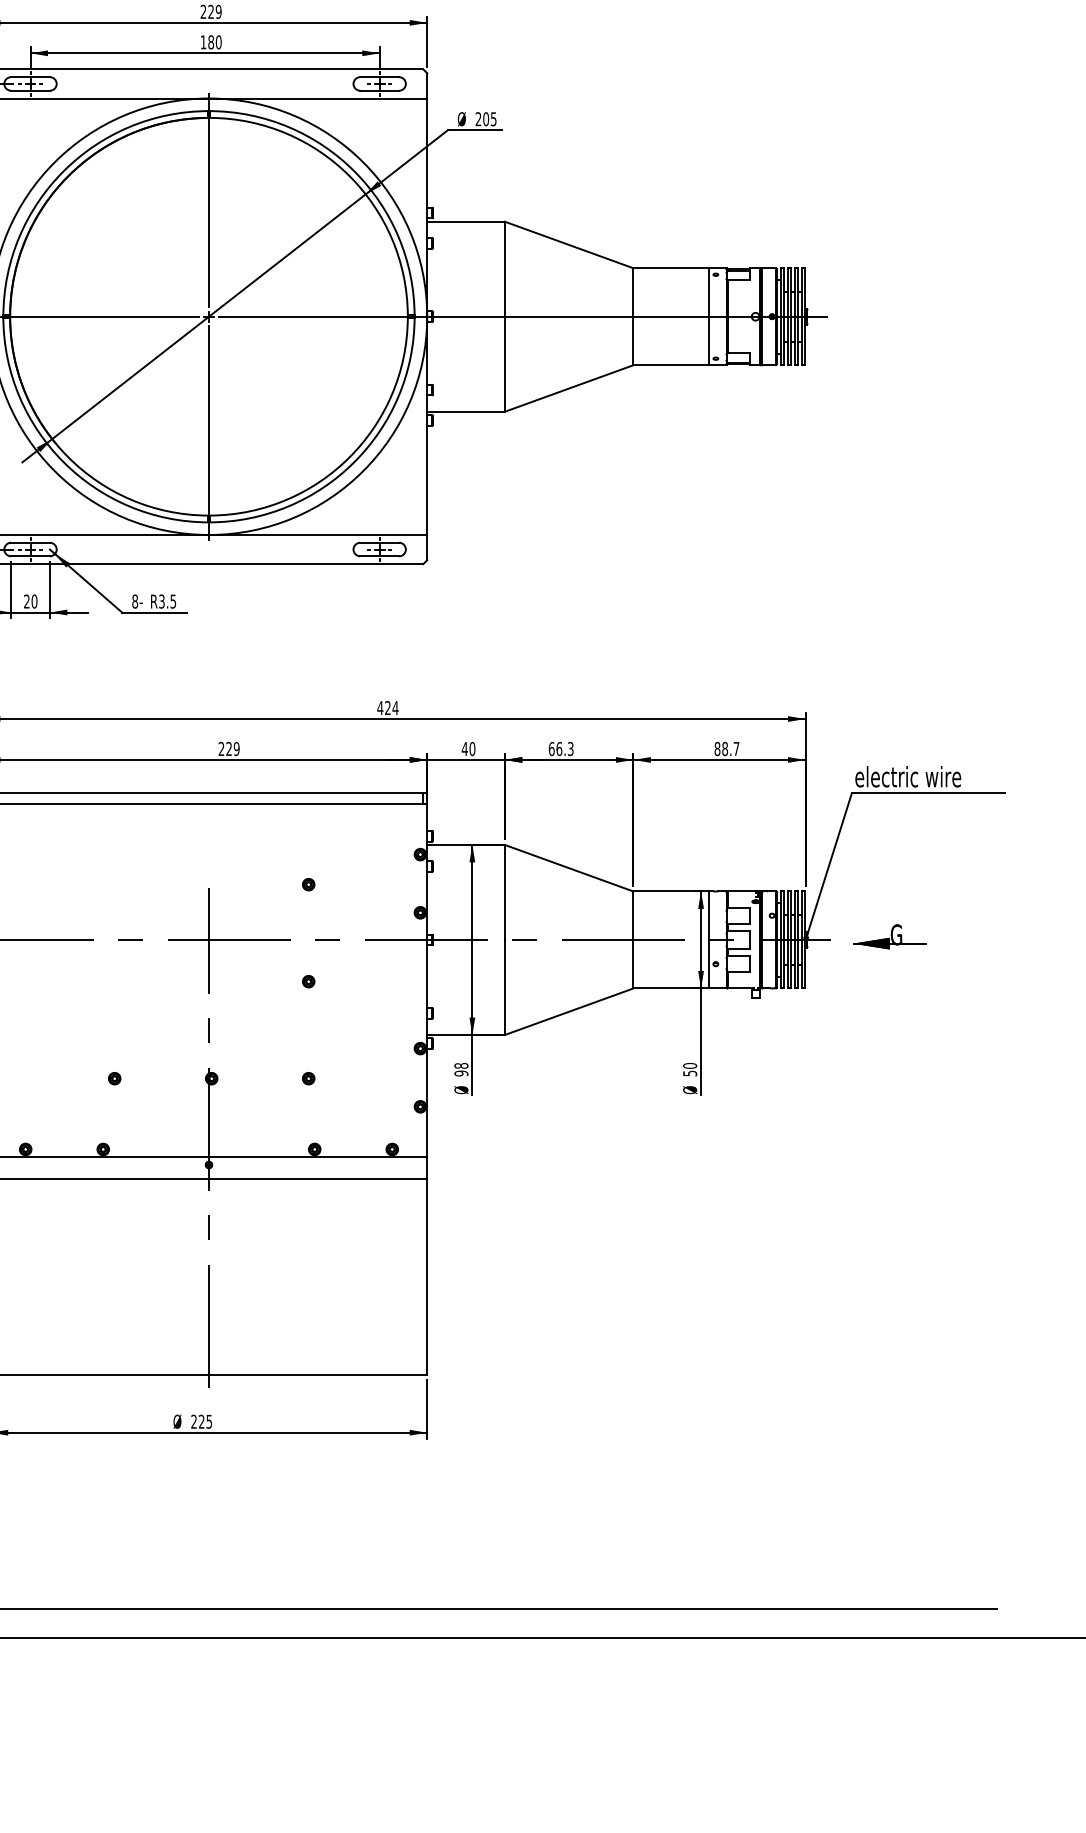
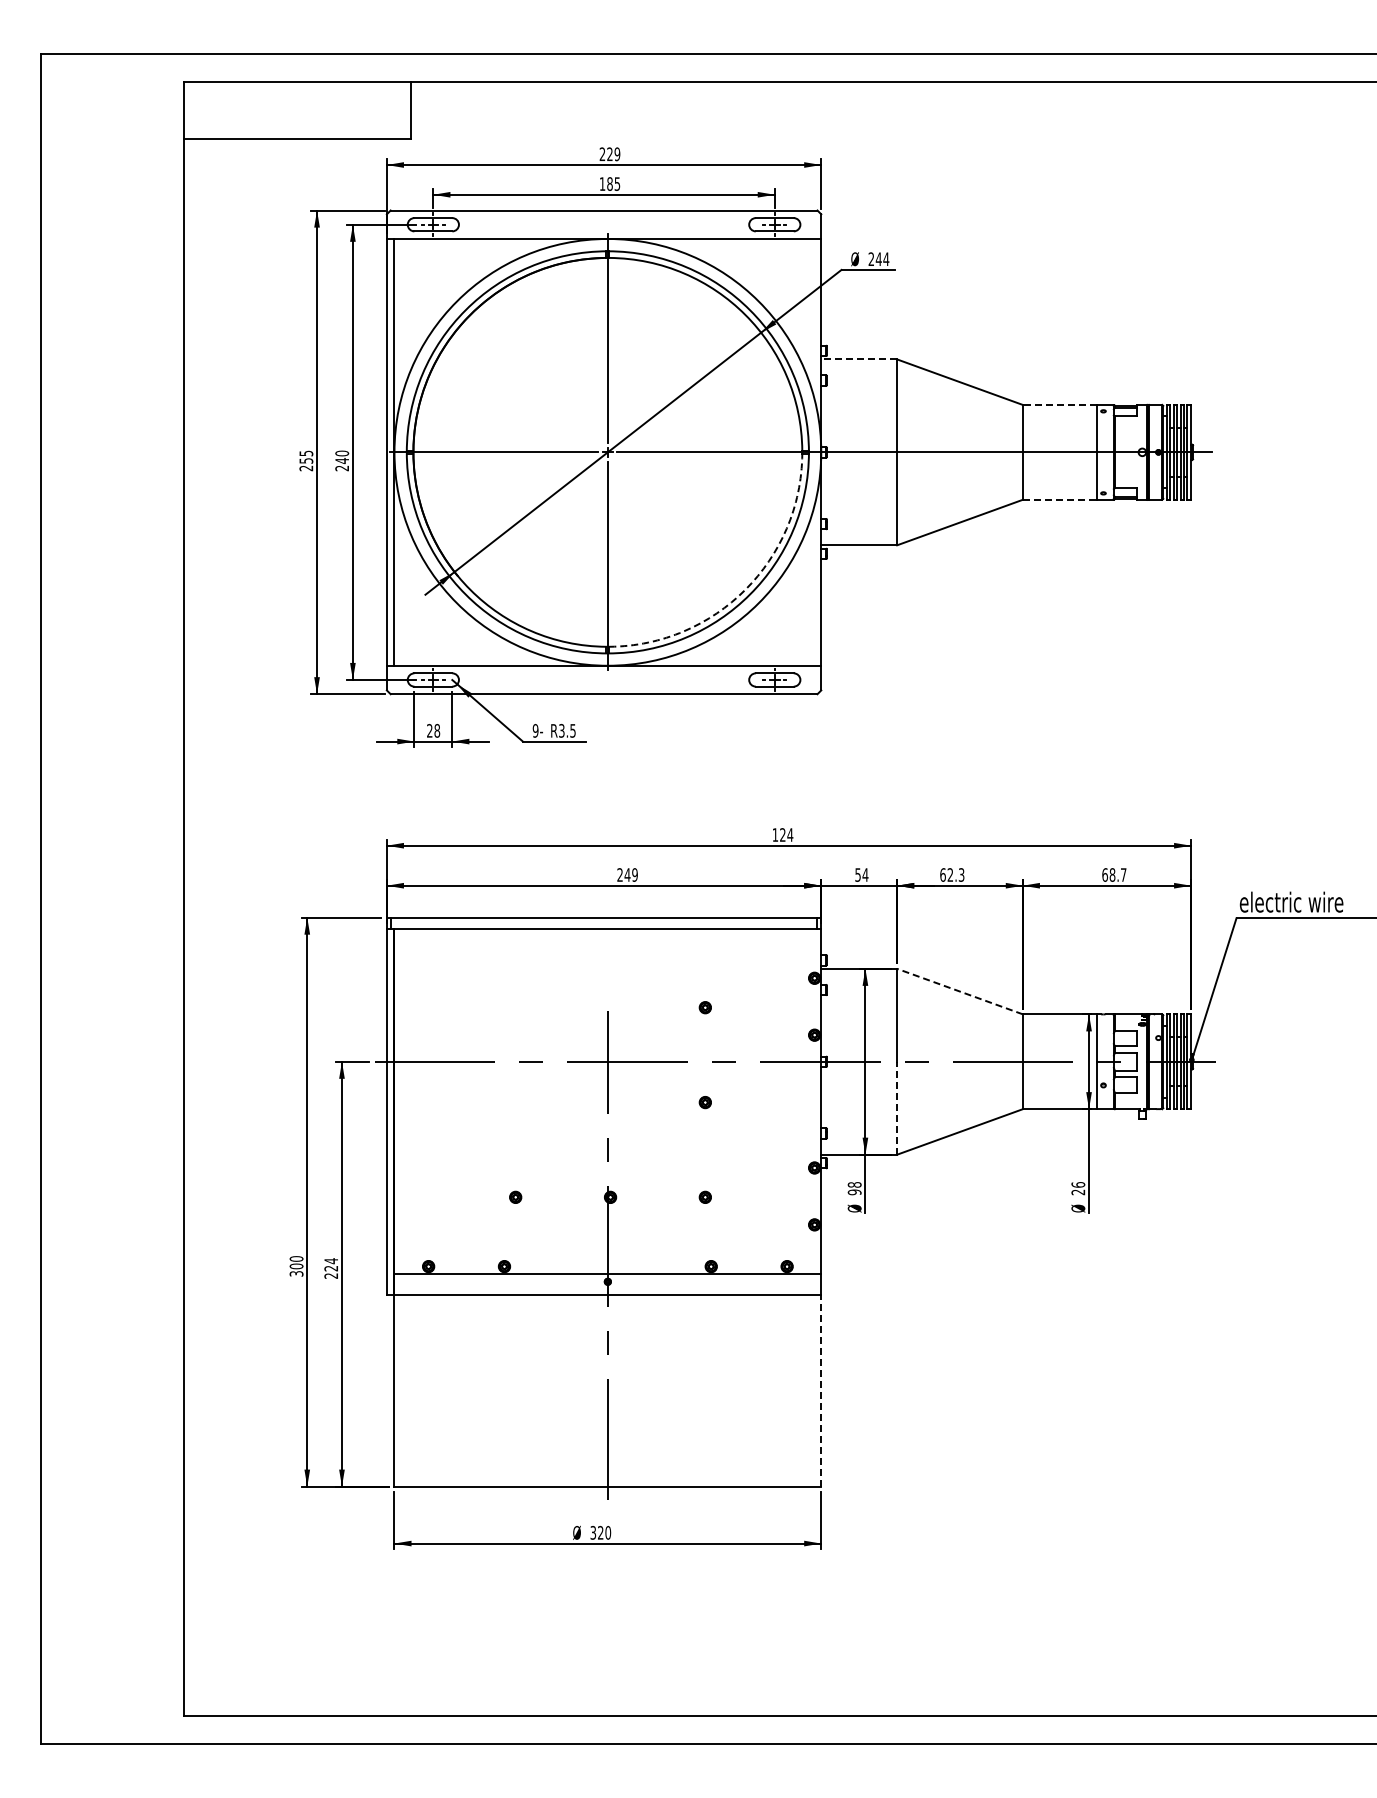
text: (218, 41) -> (617, 183), 180 -> 185
text: (489, 119) -> (882, 259), 205 -> 244
line: (466, 221) -> (859, 359), solid -> dashed
line: (670, 267) -> (1059, 404), solid -> dashed
line: (670, 364) -> (1059, 499), solid -> dashed
arc: (349, 456) -> (745, 589), solid -> dashed
text: (34, 601) -> (437, 730), 20 -> 28
text: (134, 601) -> (535, 730), 8- -> 9-
text: (380, 707) -> (775, 834), 424 -> 124
text: (229, 748) -> (627, 874), 229 -> 249
text: (468, 748) -> (861, 874), 40 -> 54
text: (559, 748) -> (950, 874), 66.3 -> 62.3
text: (716, 748) -> (1104, 874), 88.7 -> 68.7
line: (569, 868) -> (960, 991), solid -> dashed
part: (889, 936) -> (1273, 1058), removed
line: (505, 986) -> (897, 1107), solid -> dashed
text: (690, 1069) -> (1078, 1188), 50 -> 26
line: (427, 1276) -> (821, 1390), solid -> dashed
text: (201, 1421) -> (600, 1532), 225 -> 320

